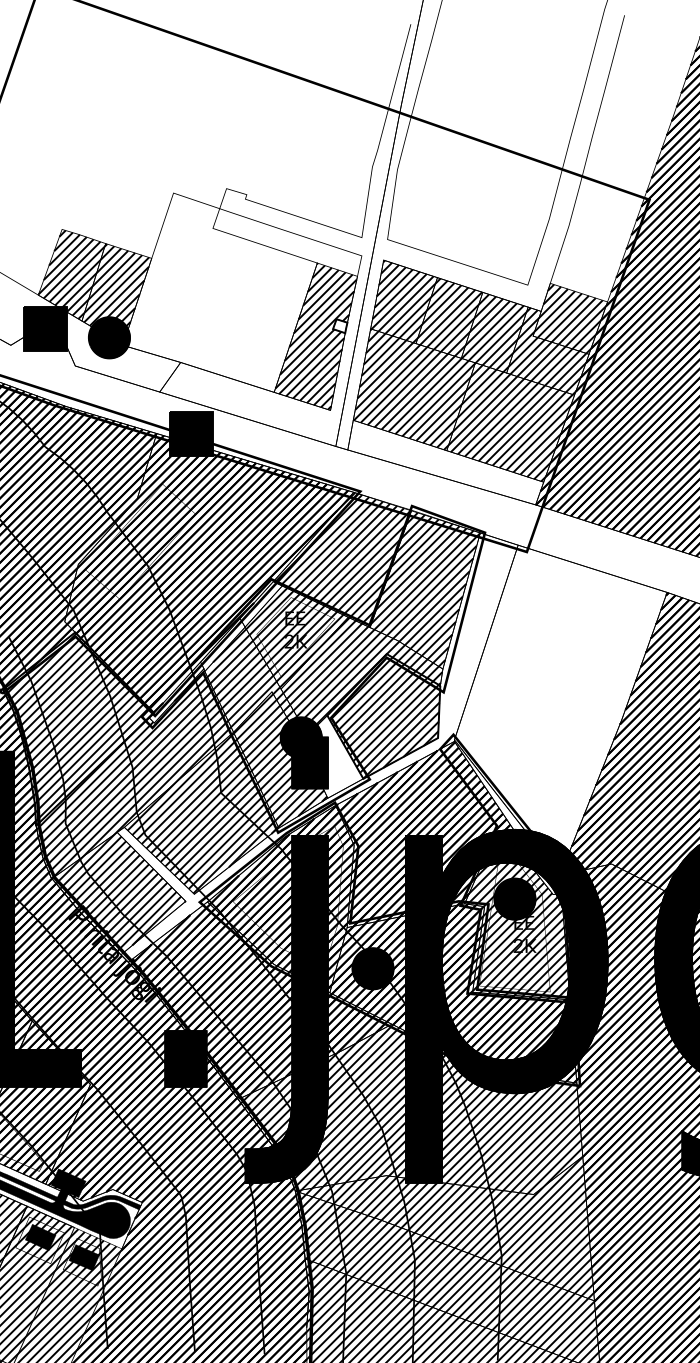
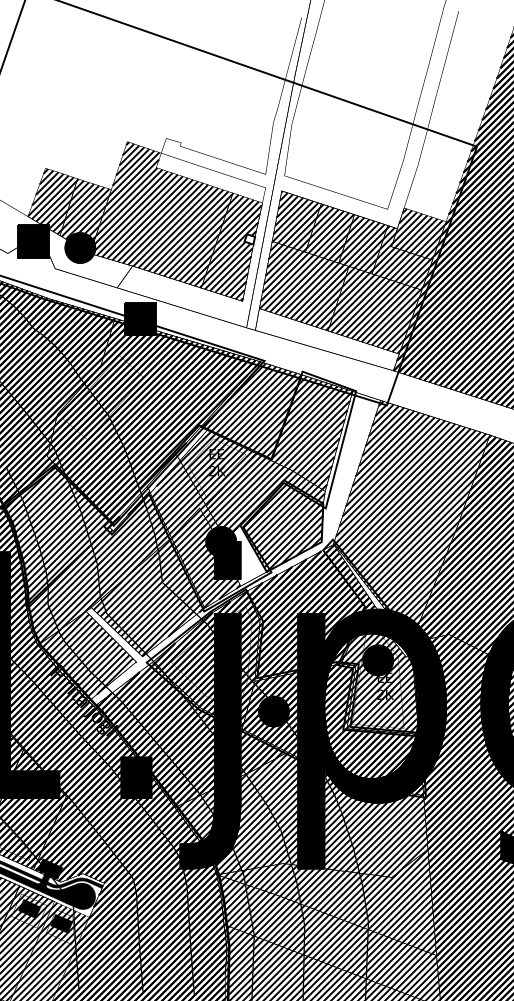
hatch: (220, 292) -> (161, 214), added
hatch: (560, 708) -> (411, 520), added

